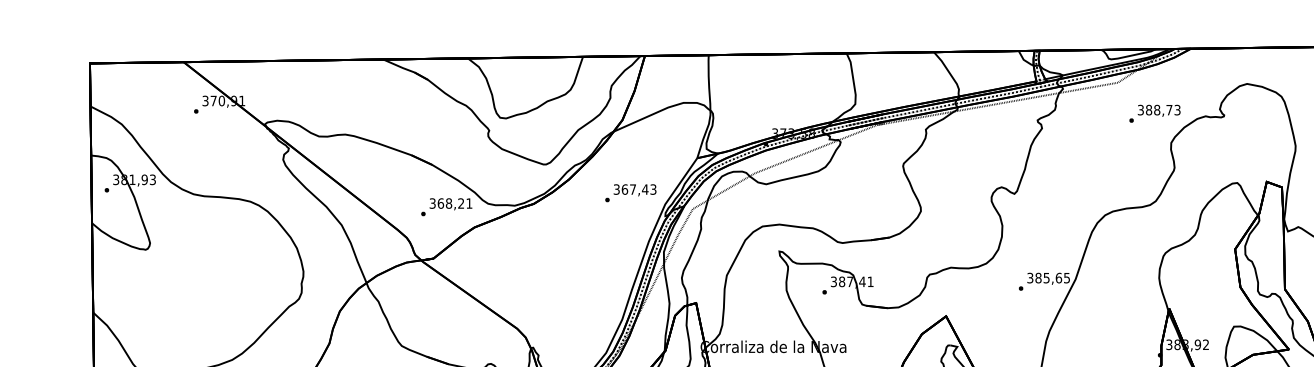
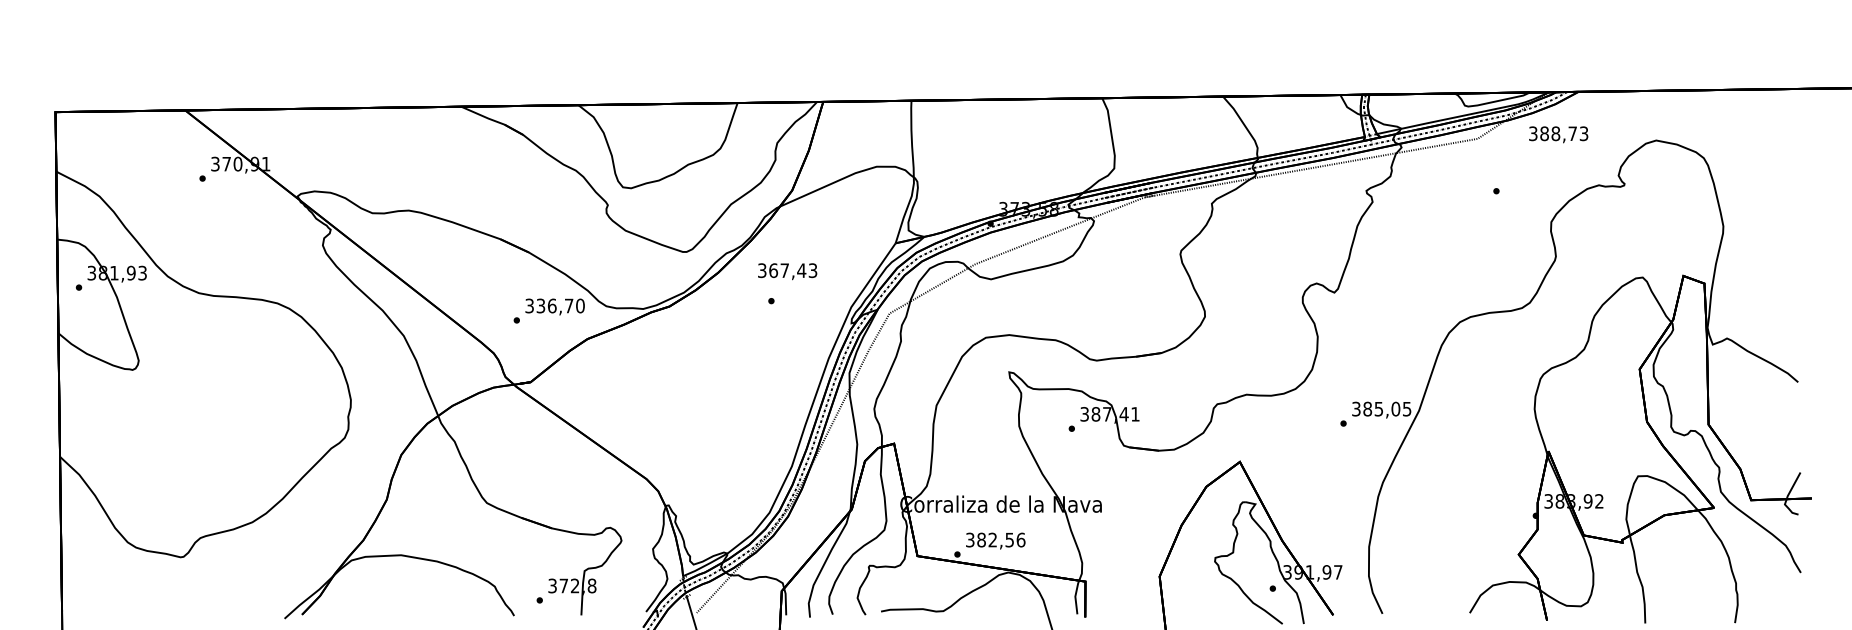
text: (1159, 110) -> (1558, 134), moved
text: (635, 190) -> (787, 271), moved
text: (455, 203) -> (560, 305), 368,21 -> 336,70
text: (1058, 277) -> (1395, 408), 385,65 -> 385,05

